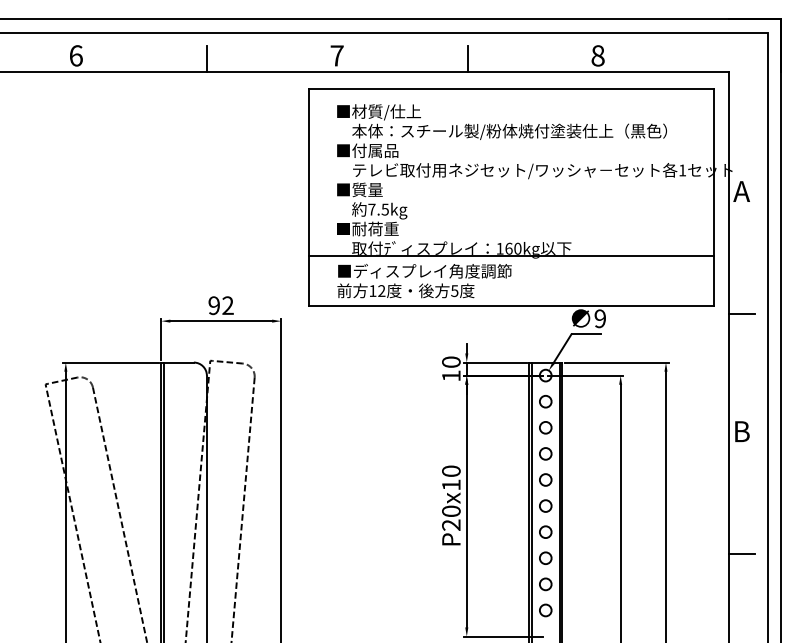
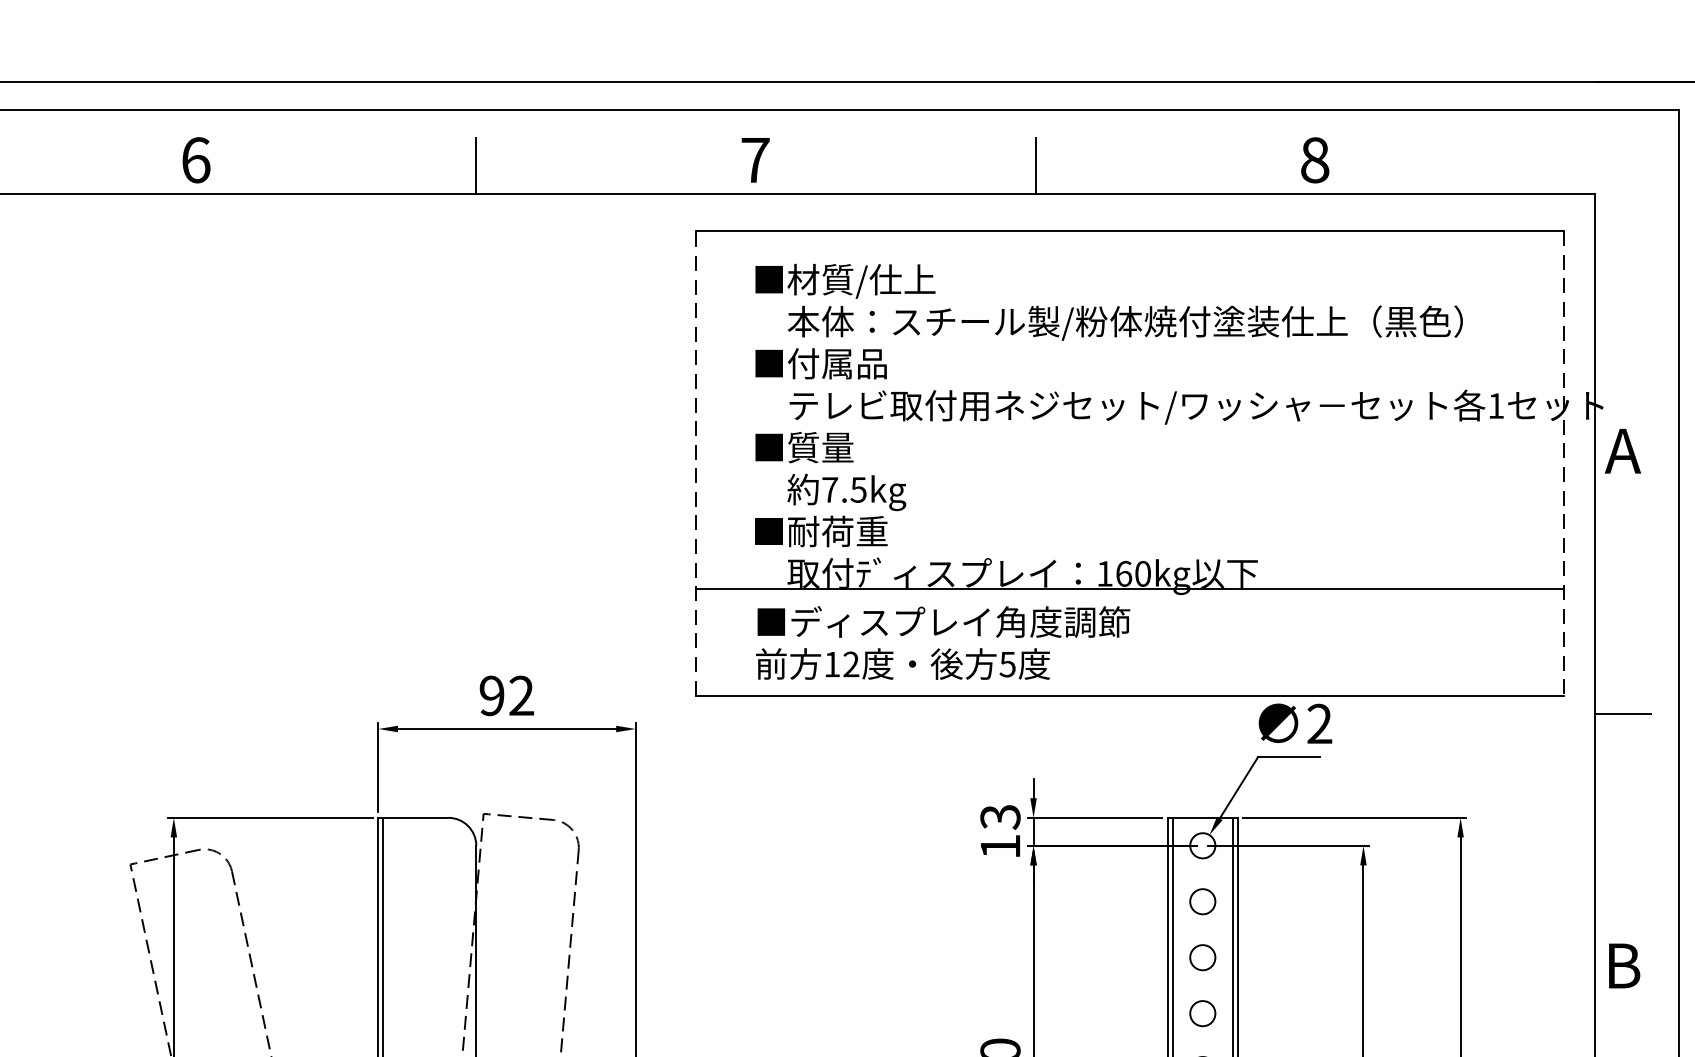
line: (309, 196) -> (696, 461), solid -> dashed
line: (714, 197) -> (1564, 463), solid -> dashed
text: (600, 318) -> (1320, 723), 9 -> 2
text: (451, 362) -> (1000, 817), 10 -> 13

